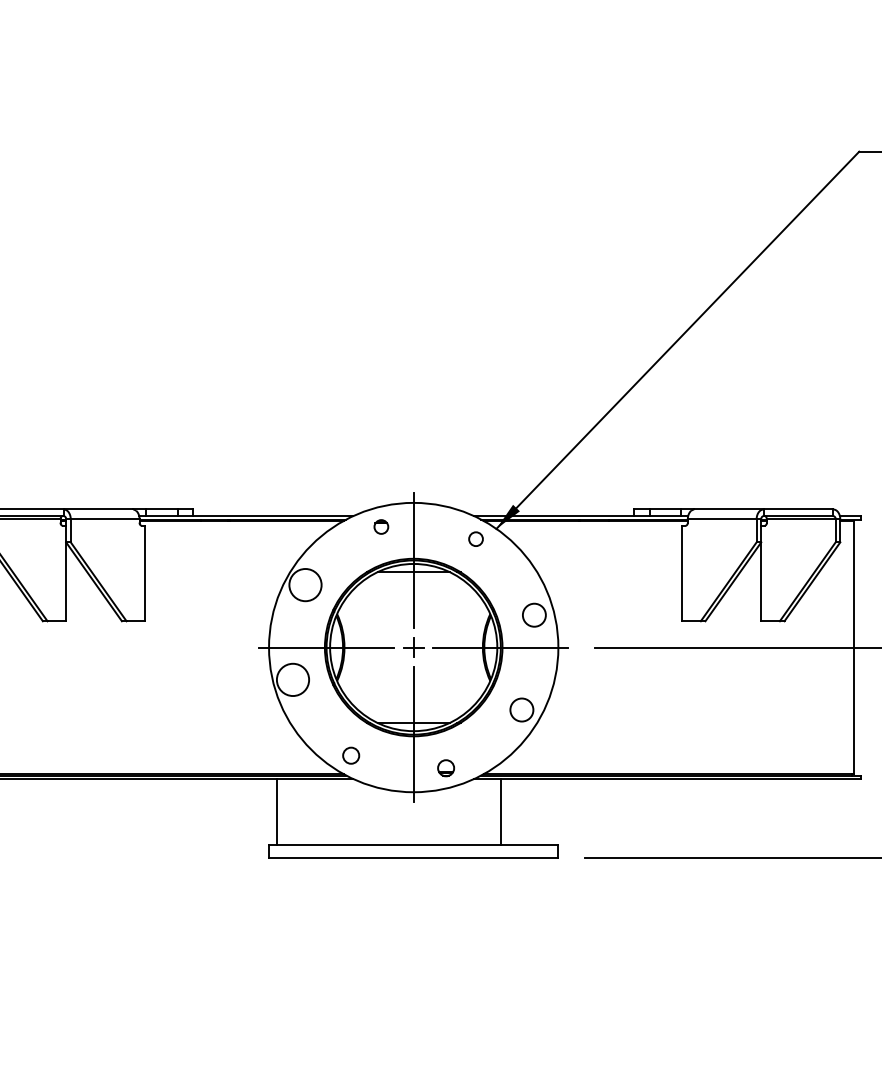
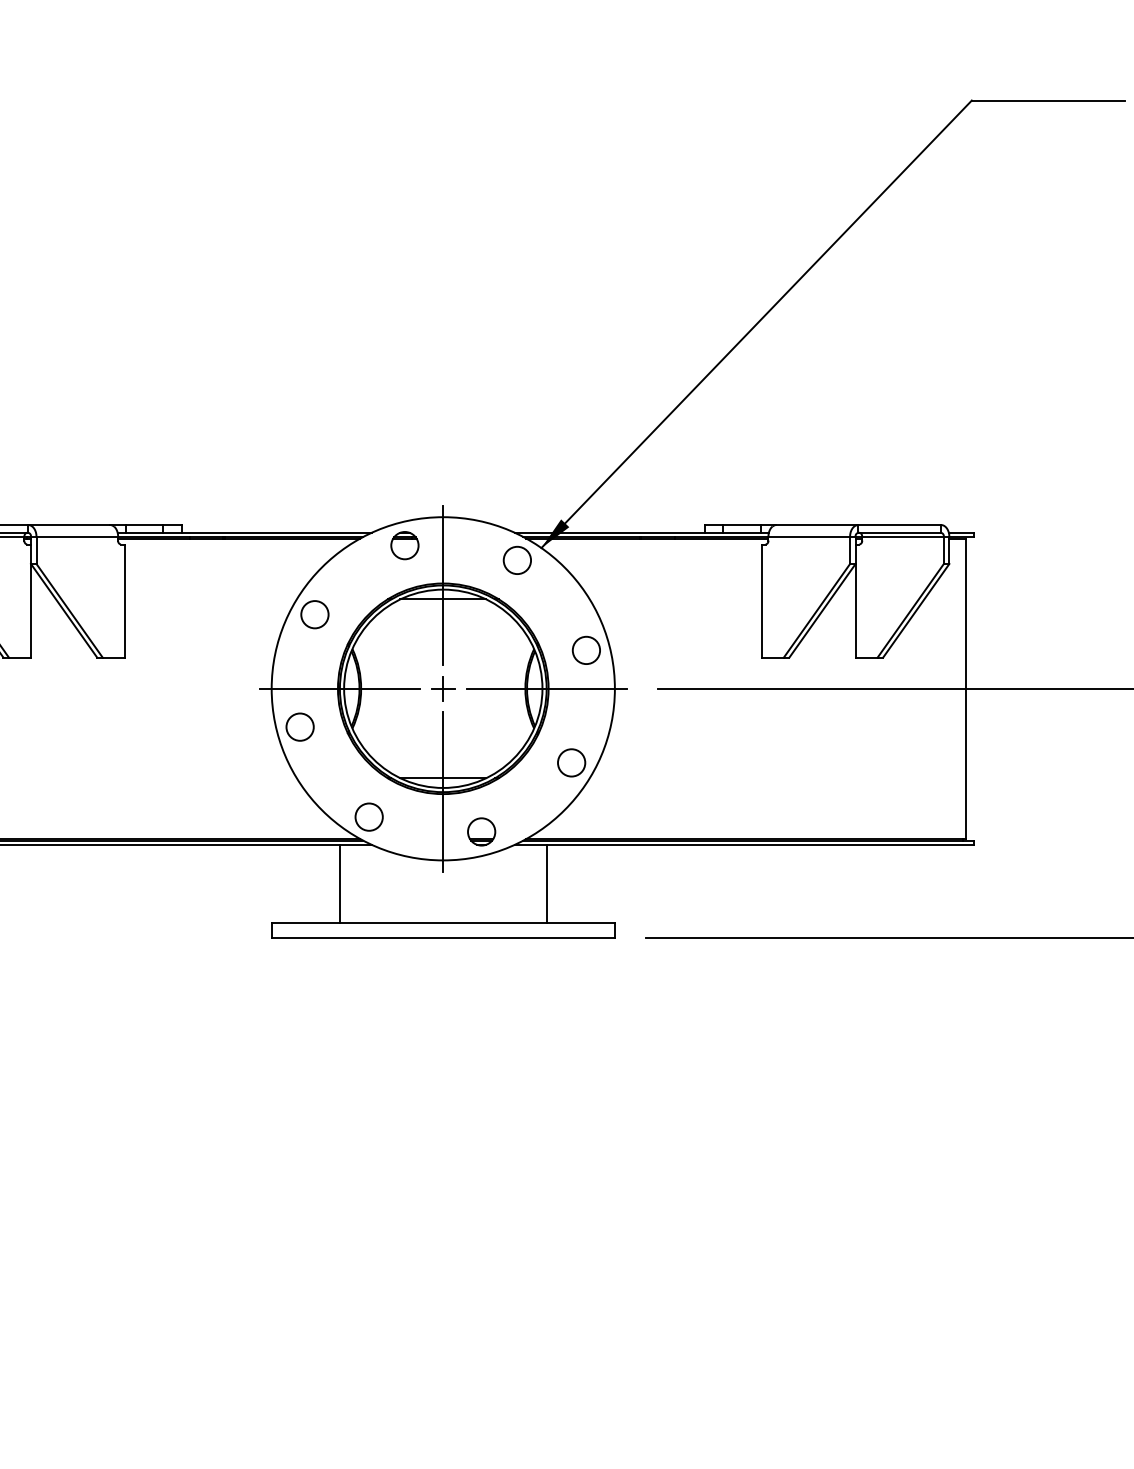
part: (381, 526) -> (404, 545), size x1.67
circle: (475, 538) -> (516, 559), size x1.67
circle: (305, 584) -> (314, 614), size x0.71
circle: (292, 679) -> (299, 726), size x0.71
circle: (350, 755) -> (368, 816), size x1.43
part: (445, 767) -> (481, 831), size x1.43
line: (276, 811) -> (339, 883), moved

